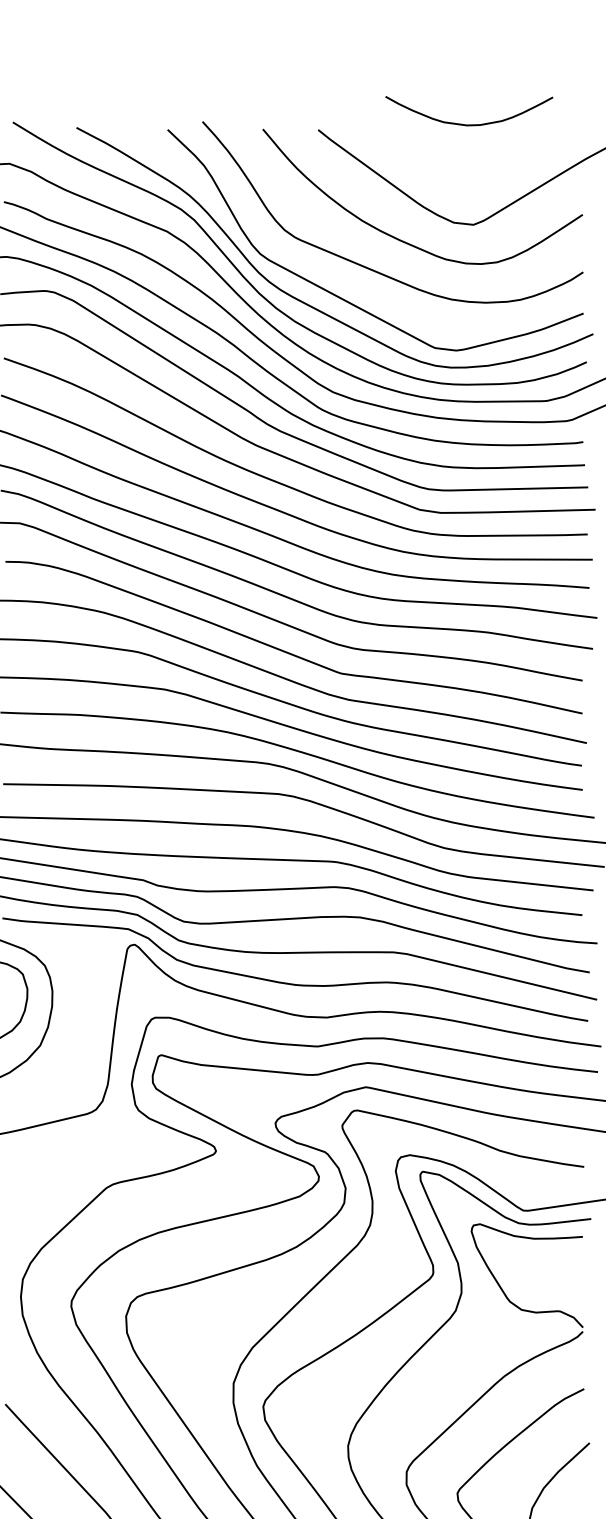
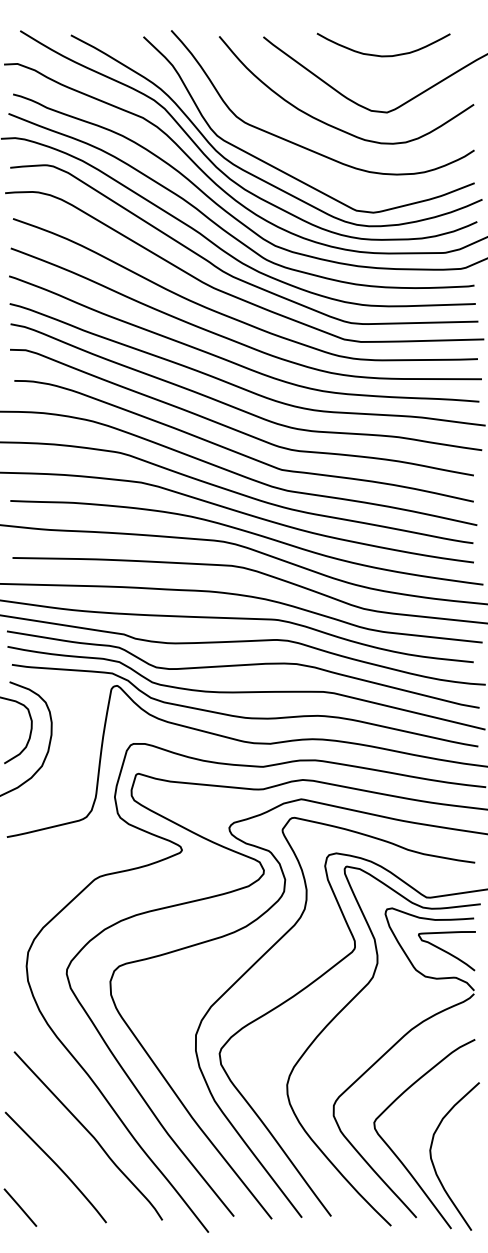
curve: (469, 124) -> (383, 55), moved
curve: (548, 1278) -> (446, 951), added

